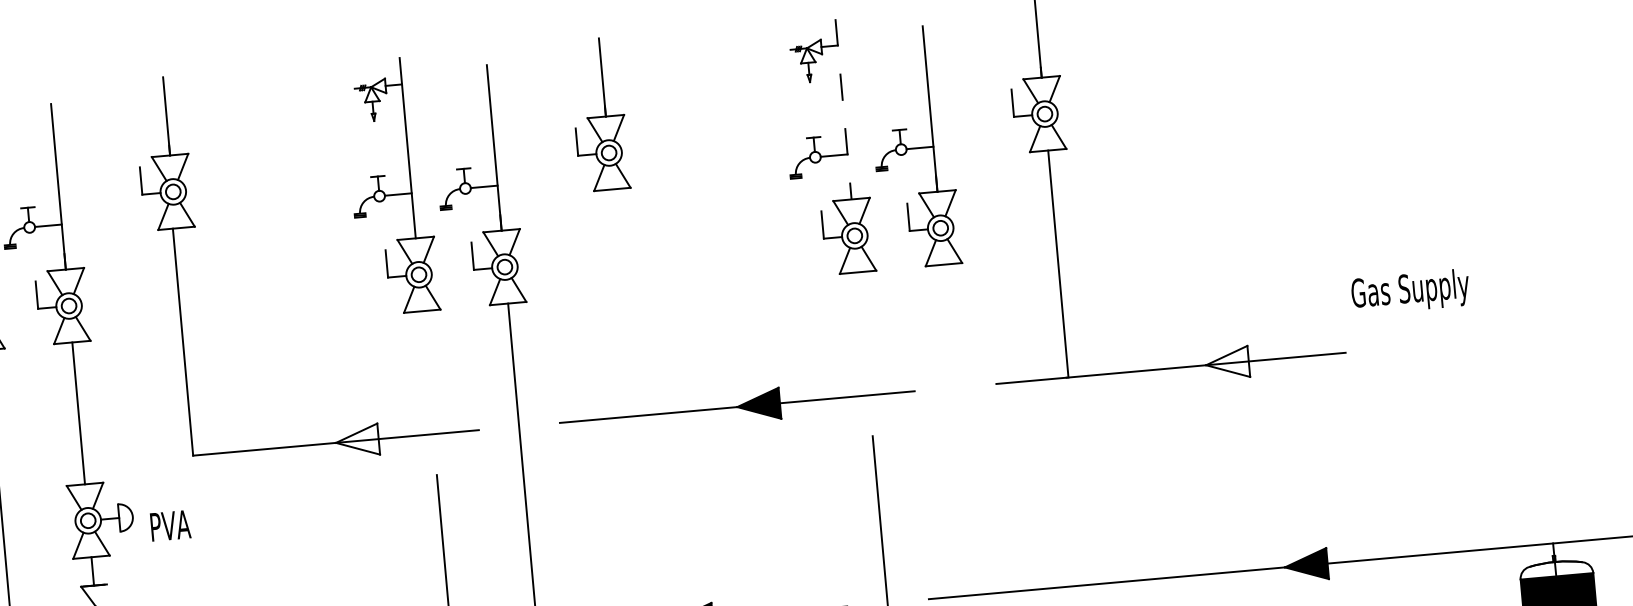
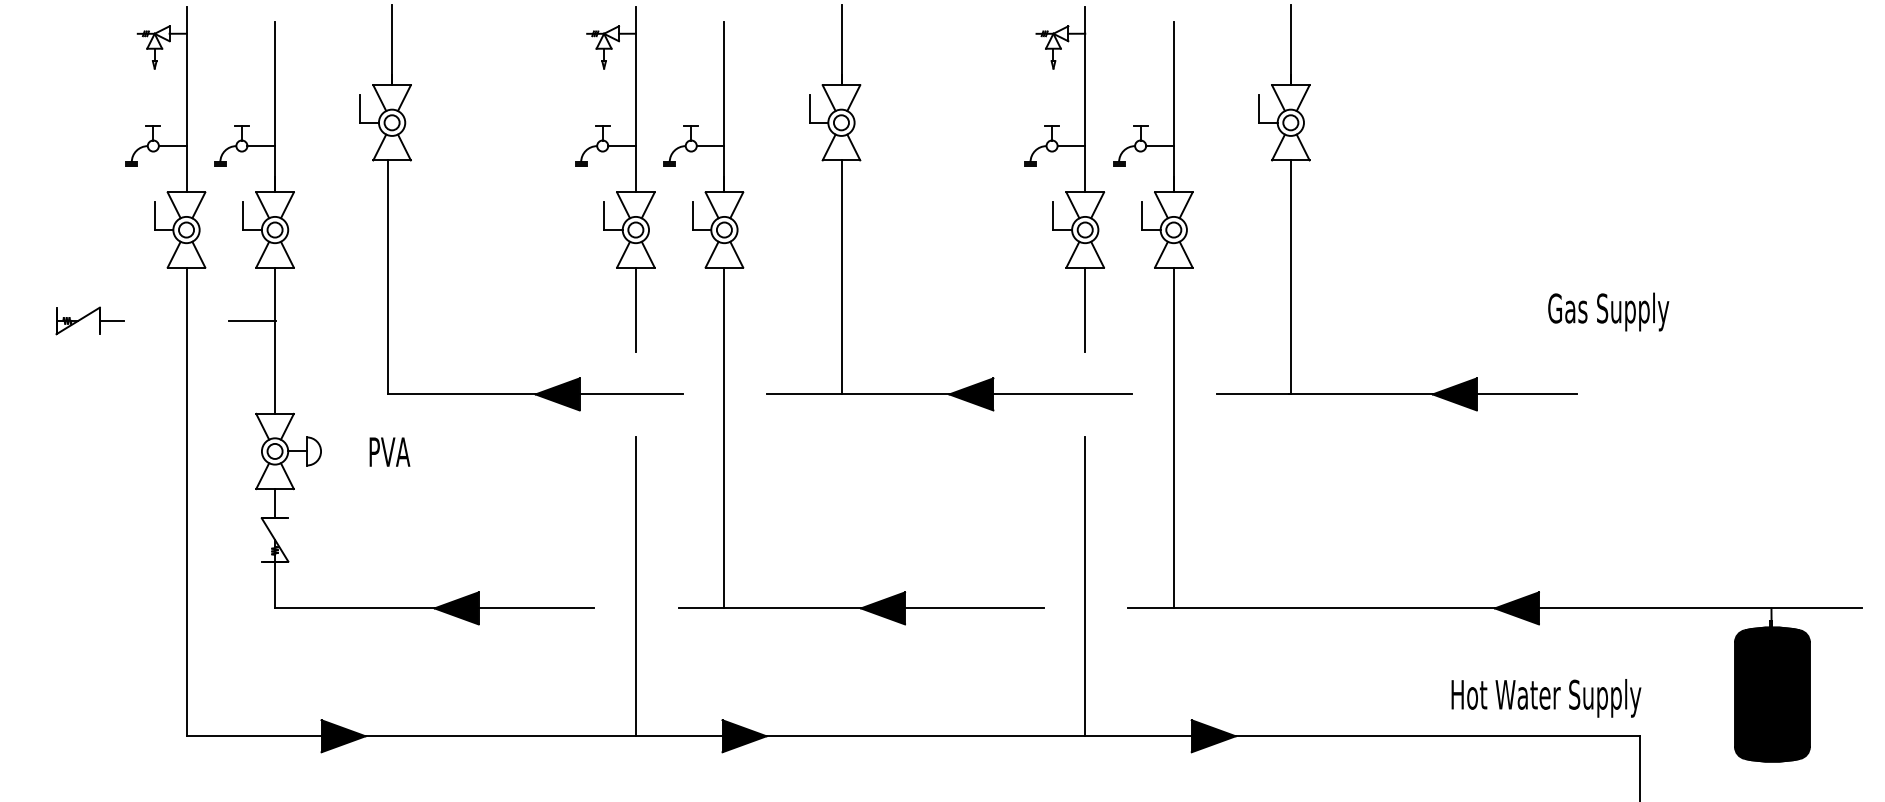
line: (843, 109) -> (1085, 99), dashed -> solid
text: (1410, 291) -> (1608, 311), moved
line: (622, 303) -> (841, 277), added
line: (861, 312) -> (1085, 309), added
line: (425, 351) -> (635, 309), added
fill: (1227, 363) -> (1454, 394), added
line: (55, 395) -> (252, 320), added
line: (958, 429) -> (1173, 437), added
fill: (357, 441) -> (557, 394), added
text: (170, 525) -> (389, 451), moved
fill: (1555, 568) -> (1771, 634), added

